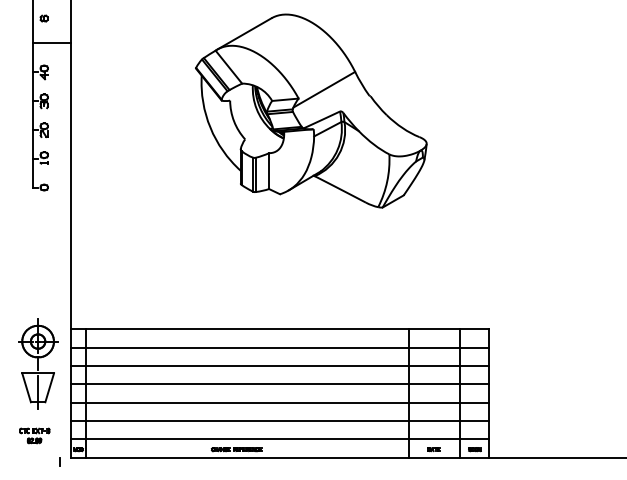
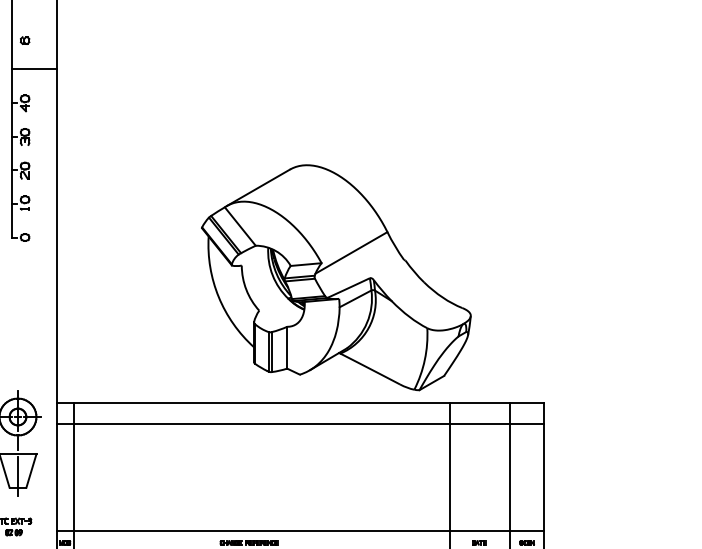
part: (311, 110) -> (336, 277), moved
line: (280, 366) -> (300, 446), removed
line: (280, 384) -> (300, 467), removed
line: (280, 402) -> (300, 488), removed
line: (280, 421) -> (300, 510), removed

